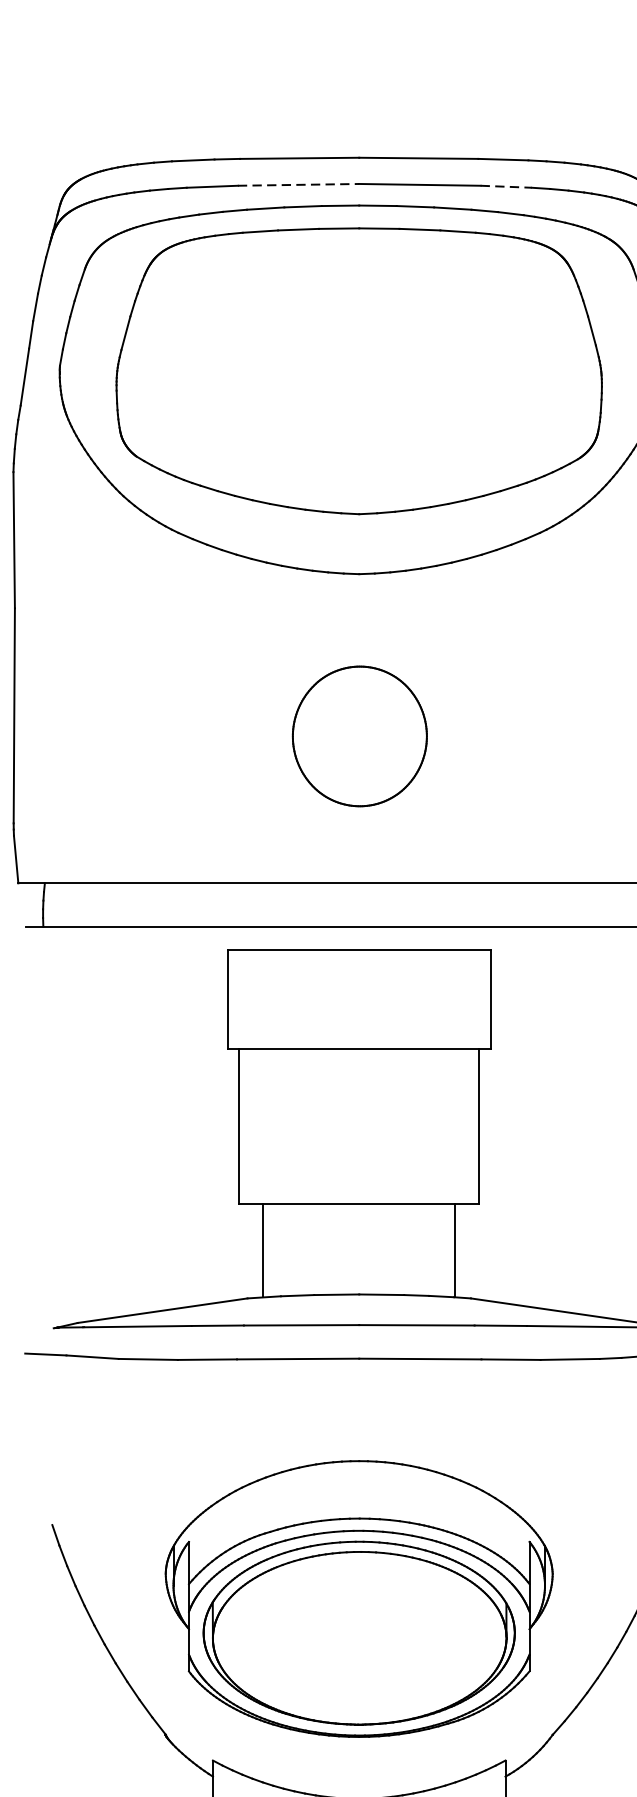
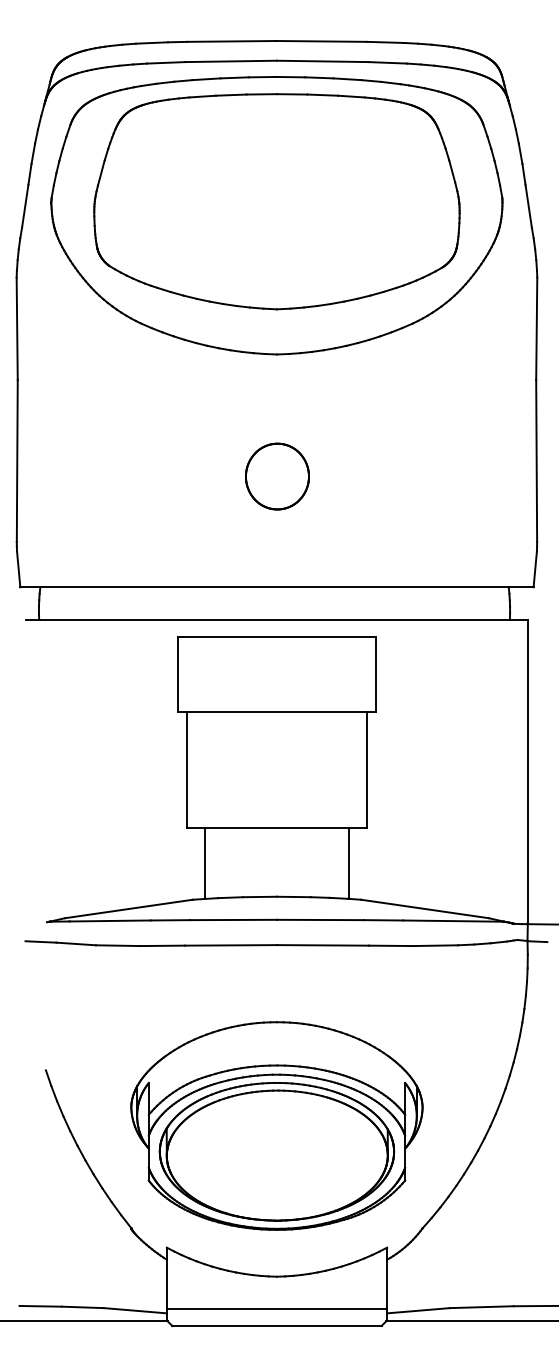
line: (298, 184) -> (231, 61), dashed -> solid
line: (507, 186) -> (388, 62), dashed -> solid
part: (359, 736) -> (277, 476), size x0.62

